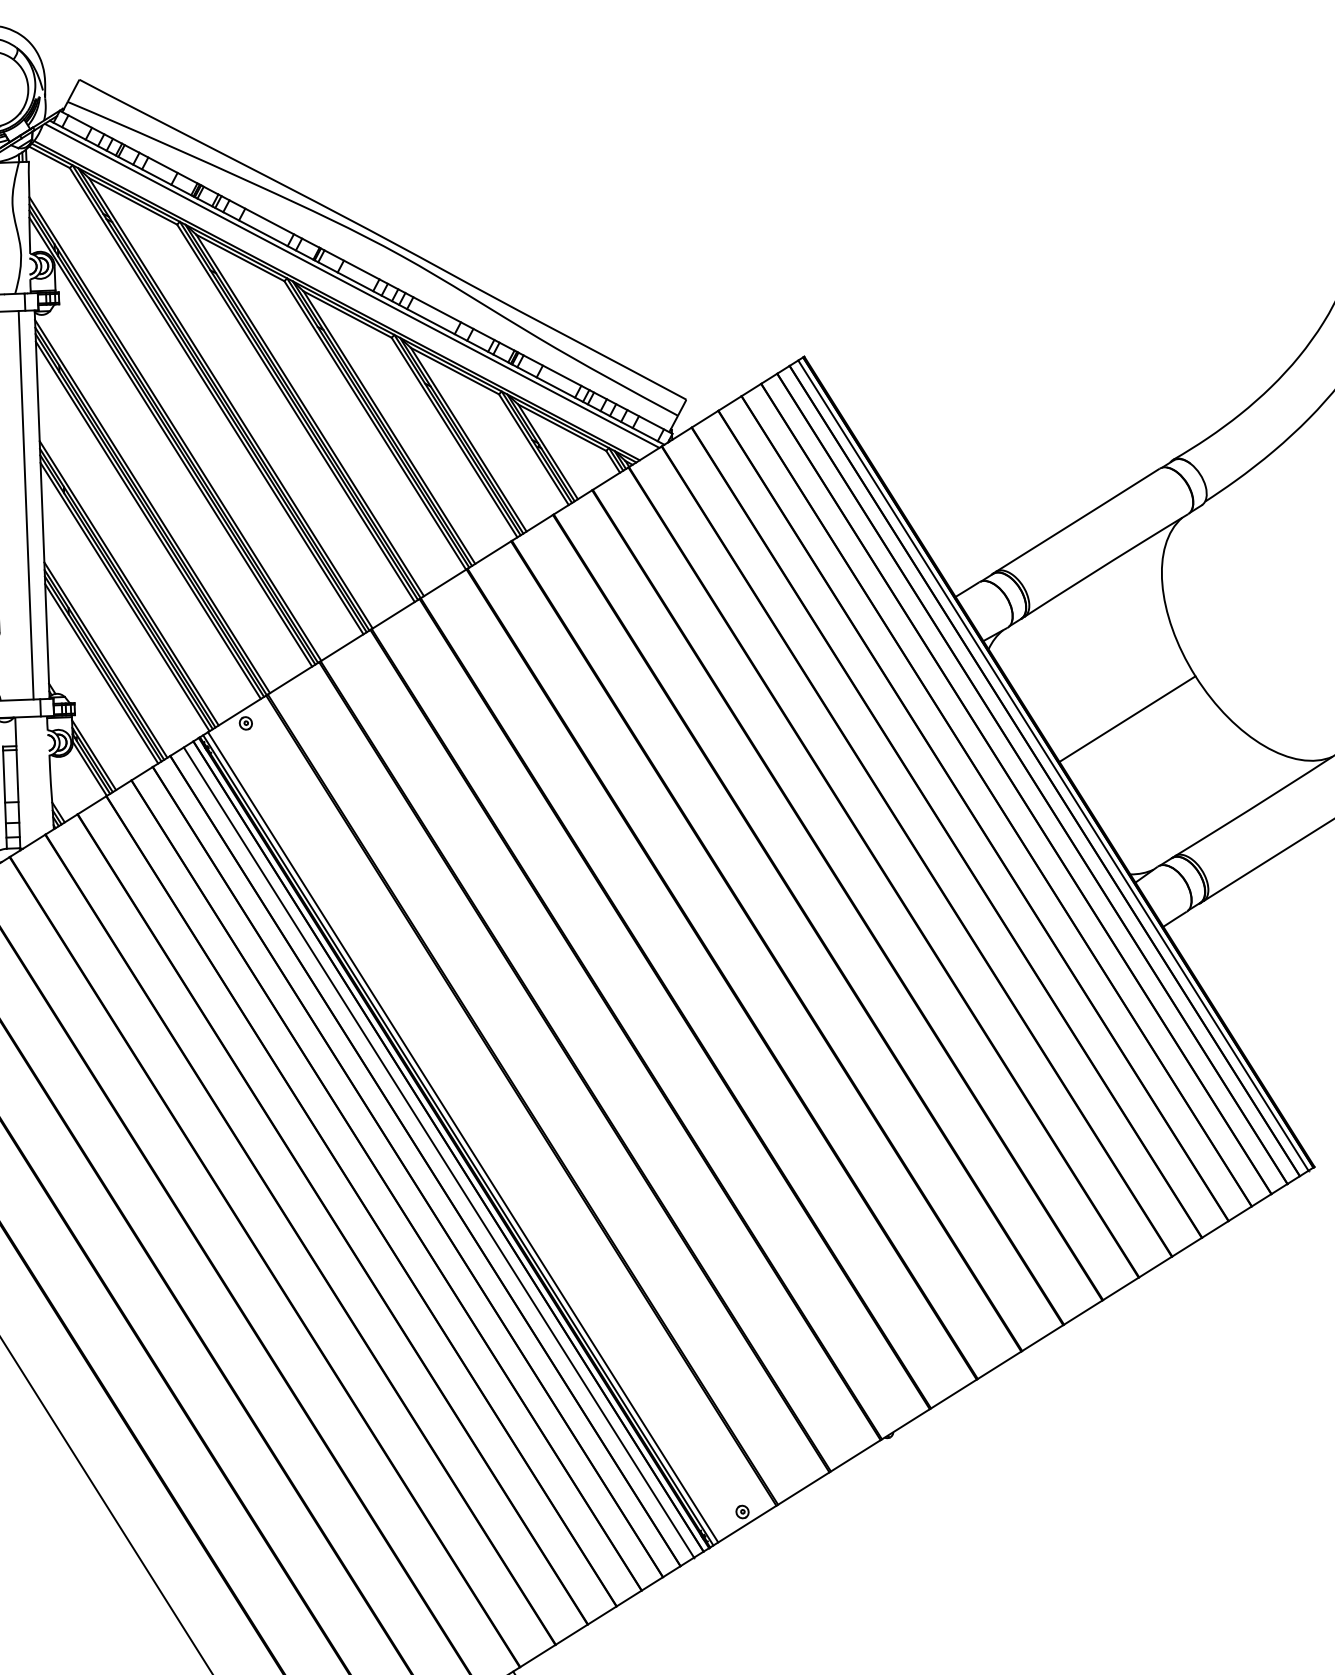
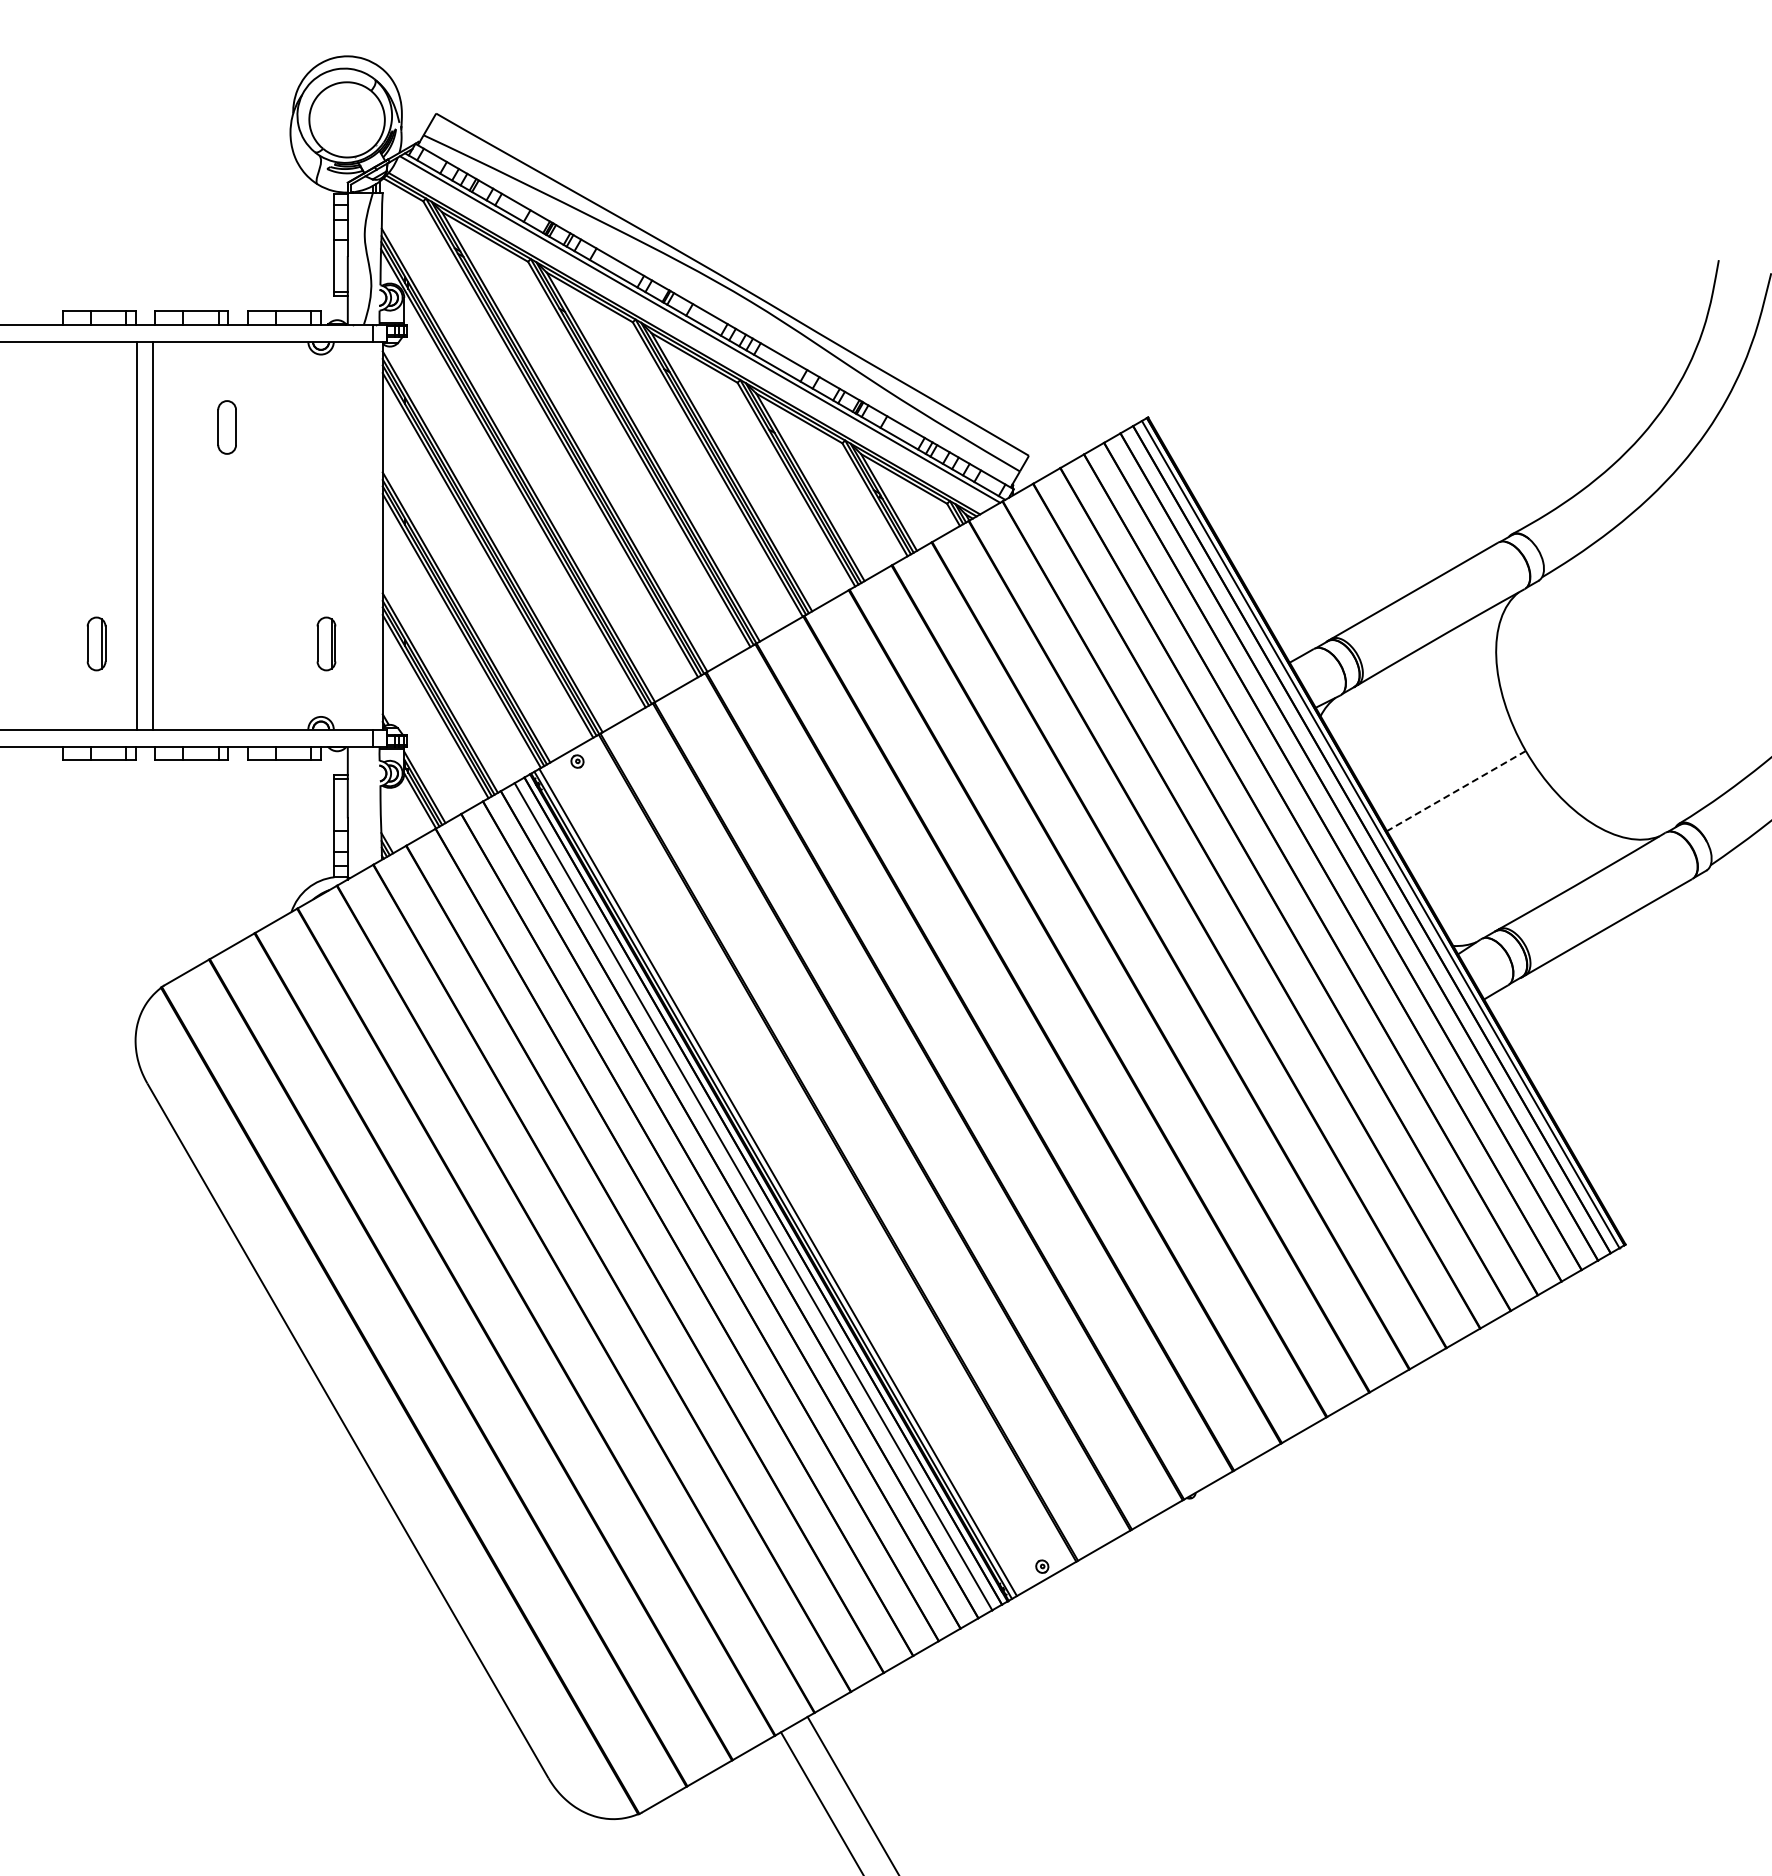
line: (25, 505) -> (366, 535), removed
line: (1126, 719) -> (1455, 791), solid -> dashed

